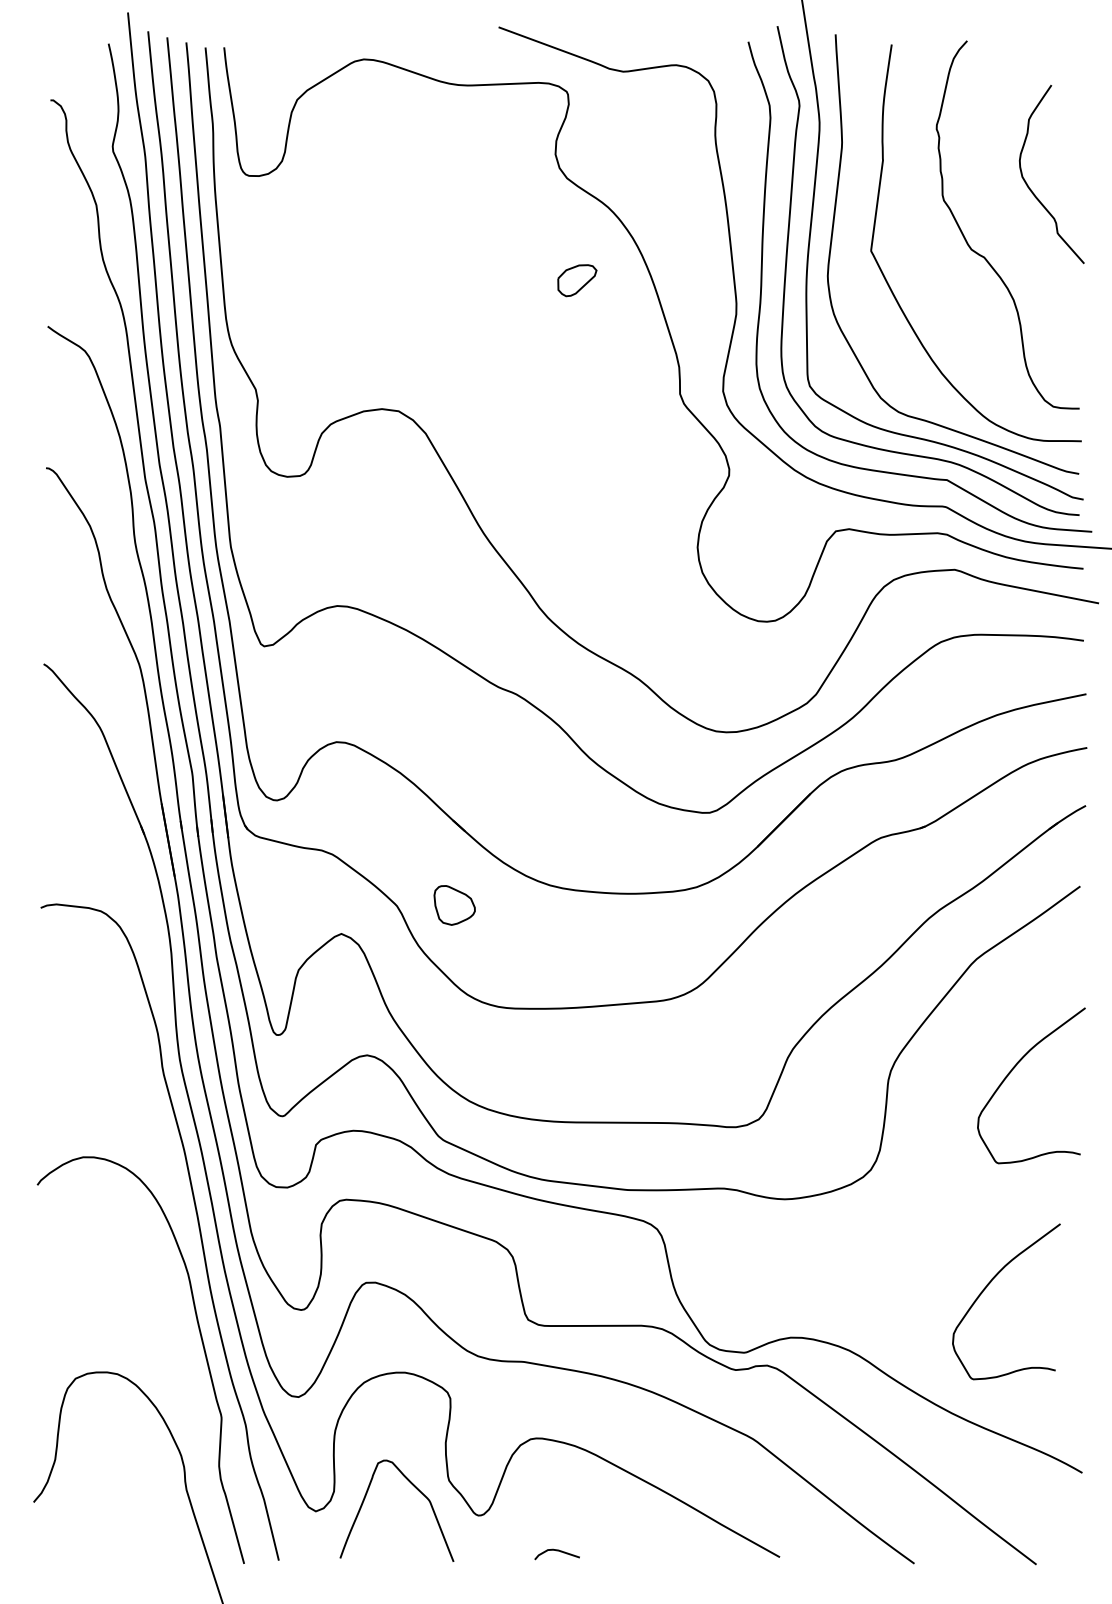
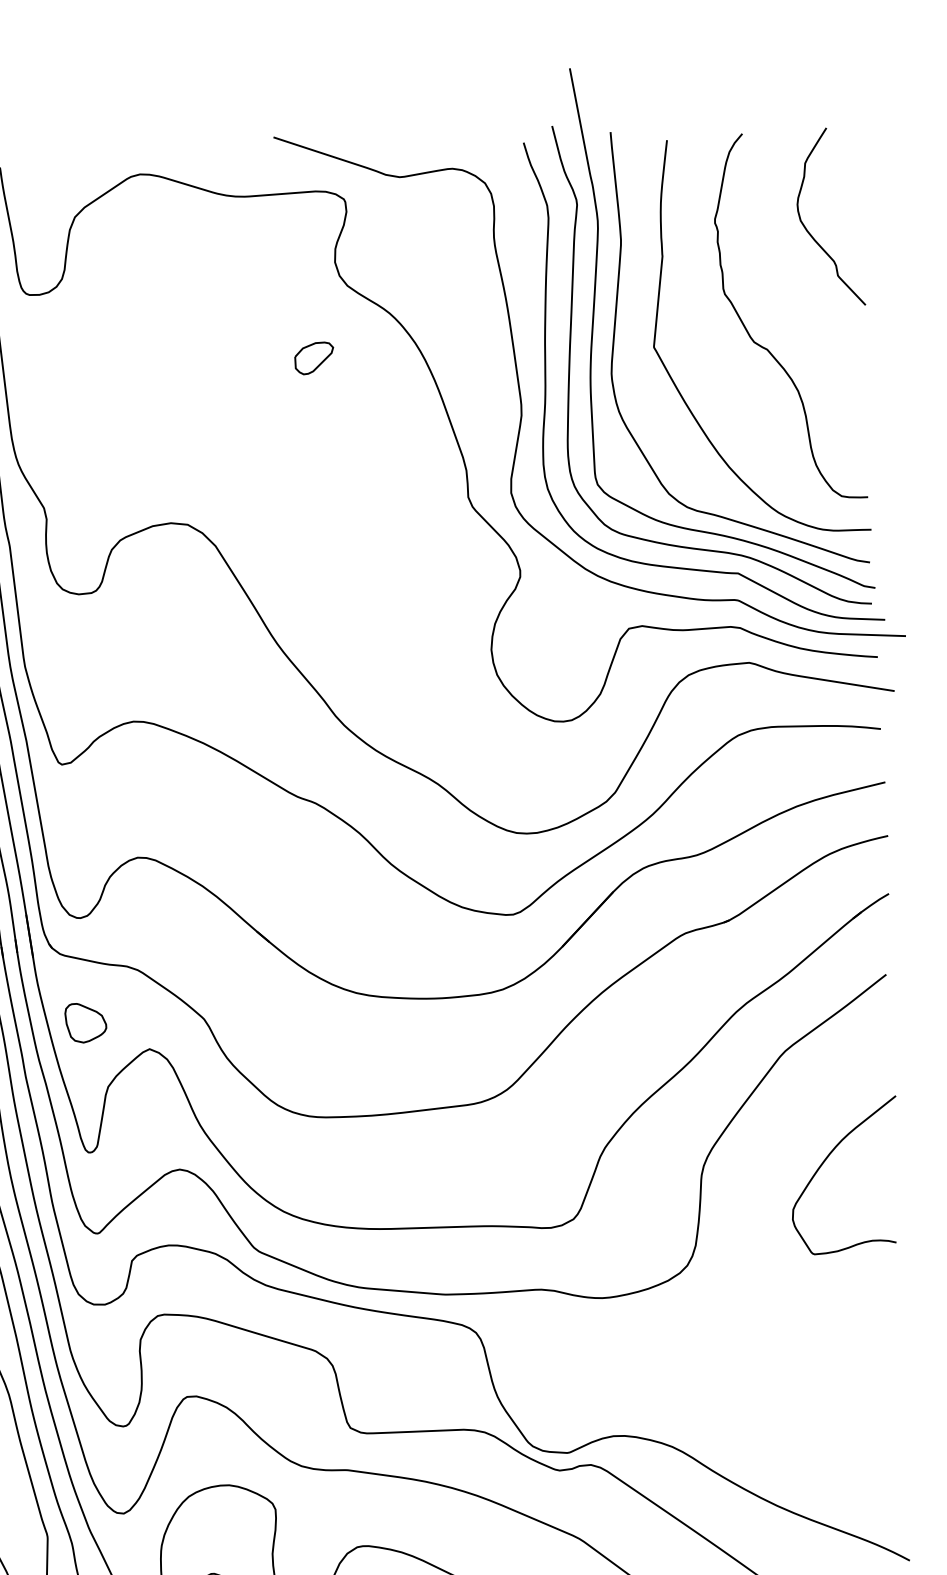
curve: (1032, 190) -> (811, 233), moved
part: (577, 280) -> (314, 358), moved
part: (454, 905) -> (85, 1023), moved
curve: (986, 1288) -> (807, 1379), removed

